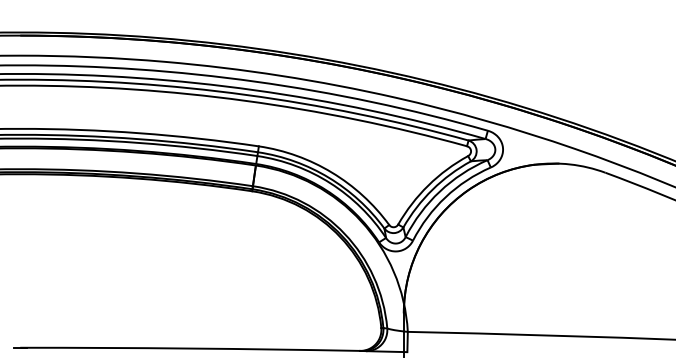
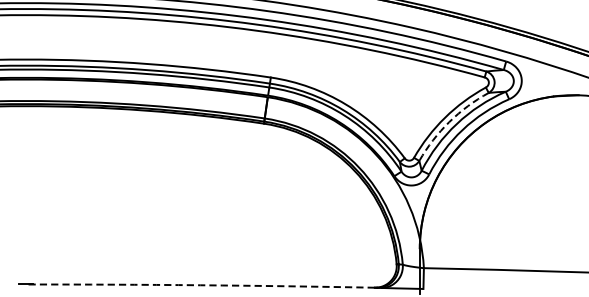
arc: (432, 189) -> (449, 121), solid -> dashed
arc: (190, 348) -> (200, 285), solid -> dashed

